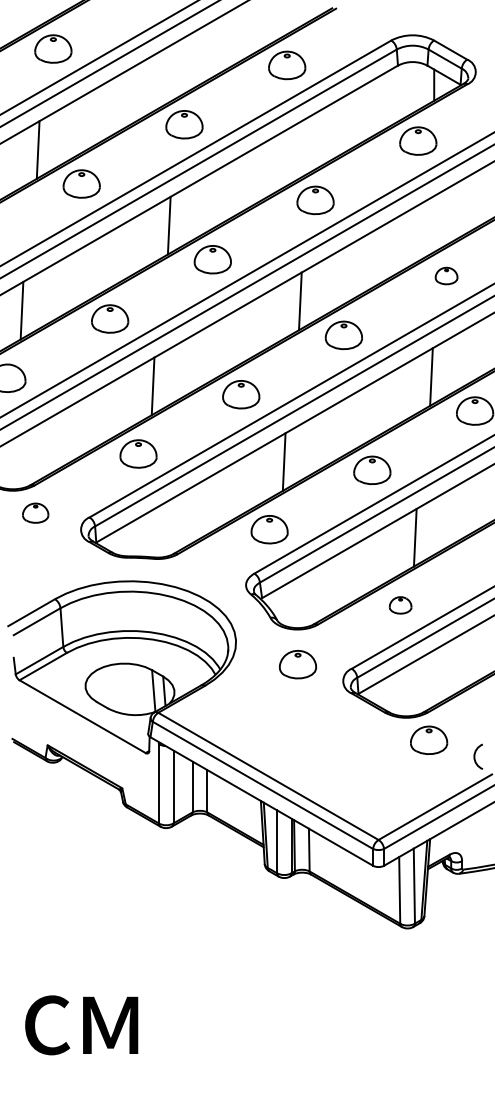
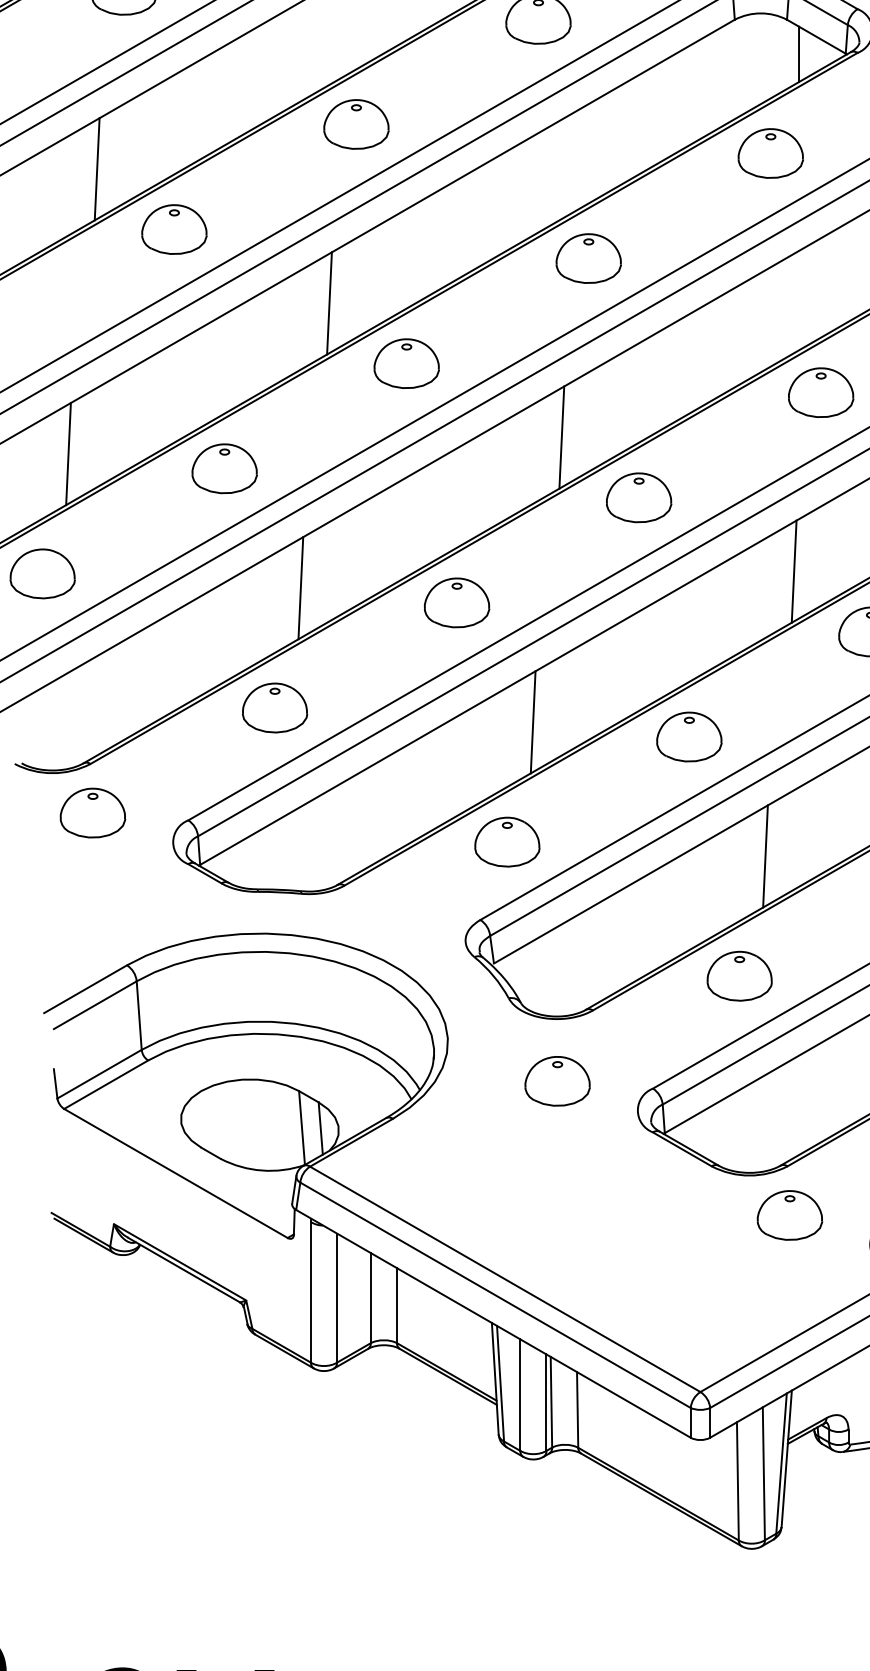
part: (446, 275) -> (820, 391), size x1.67
part: (35, 512) -> (92, 811), size x1.43
part: (400, 605) -> (739, 976), size x1.67

